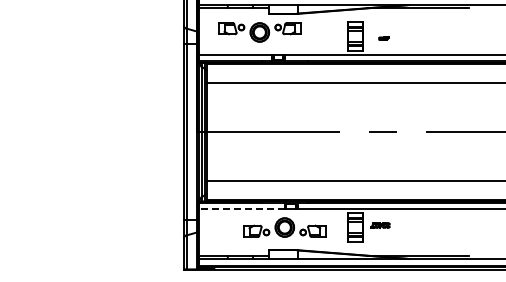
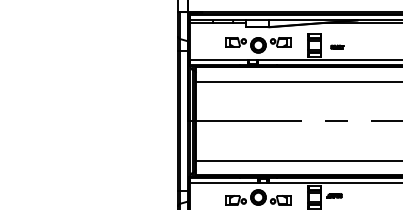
part: (259, 32) -> (258, 45), moved
part: (383, 38) -> (337, 46), size x1.67
line: (241, 209) -> (223, 183), dashed -> solid

